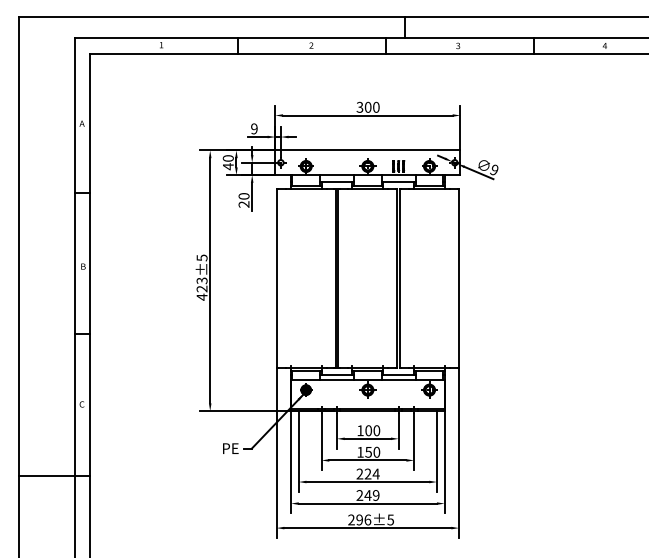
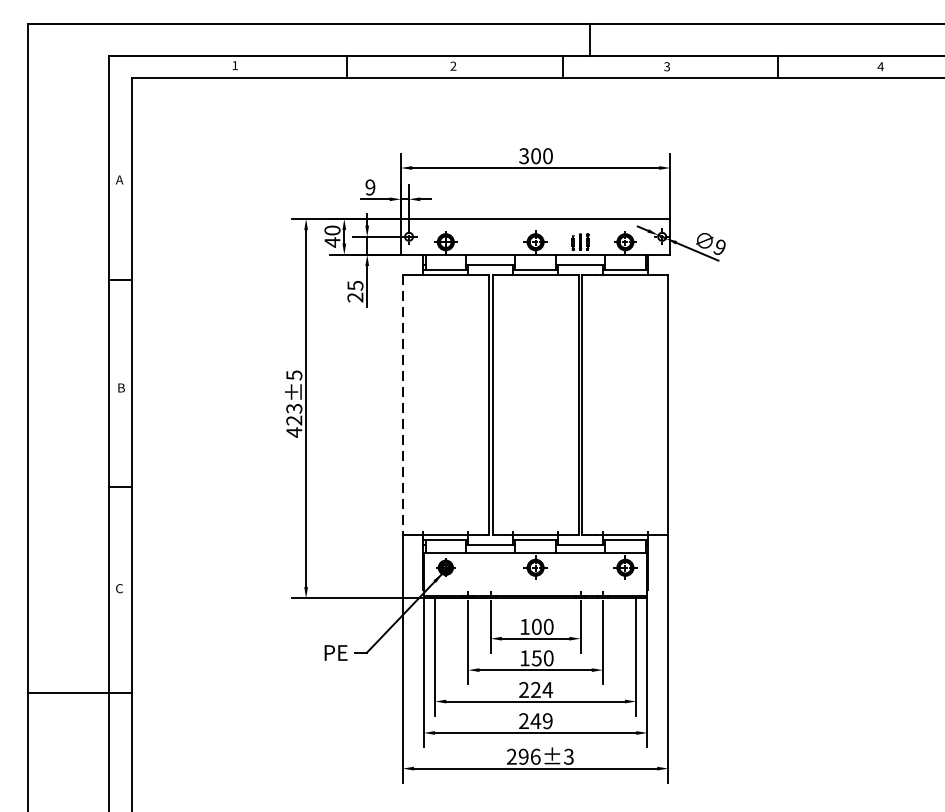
text: (243, 196) -> (354, 285), 20 -> 25
line: (276, 278) -> (402, 405), solid -> dashed
text: (390, 519) -> (568, 756), 296±5 -> 296±3

